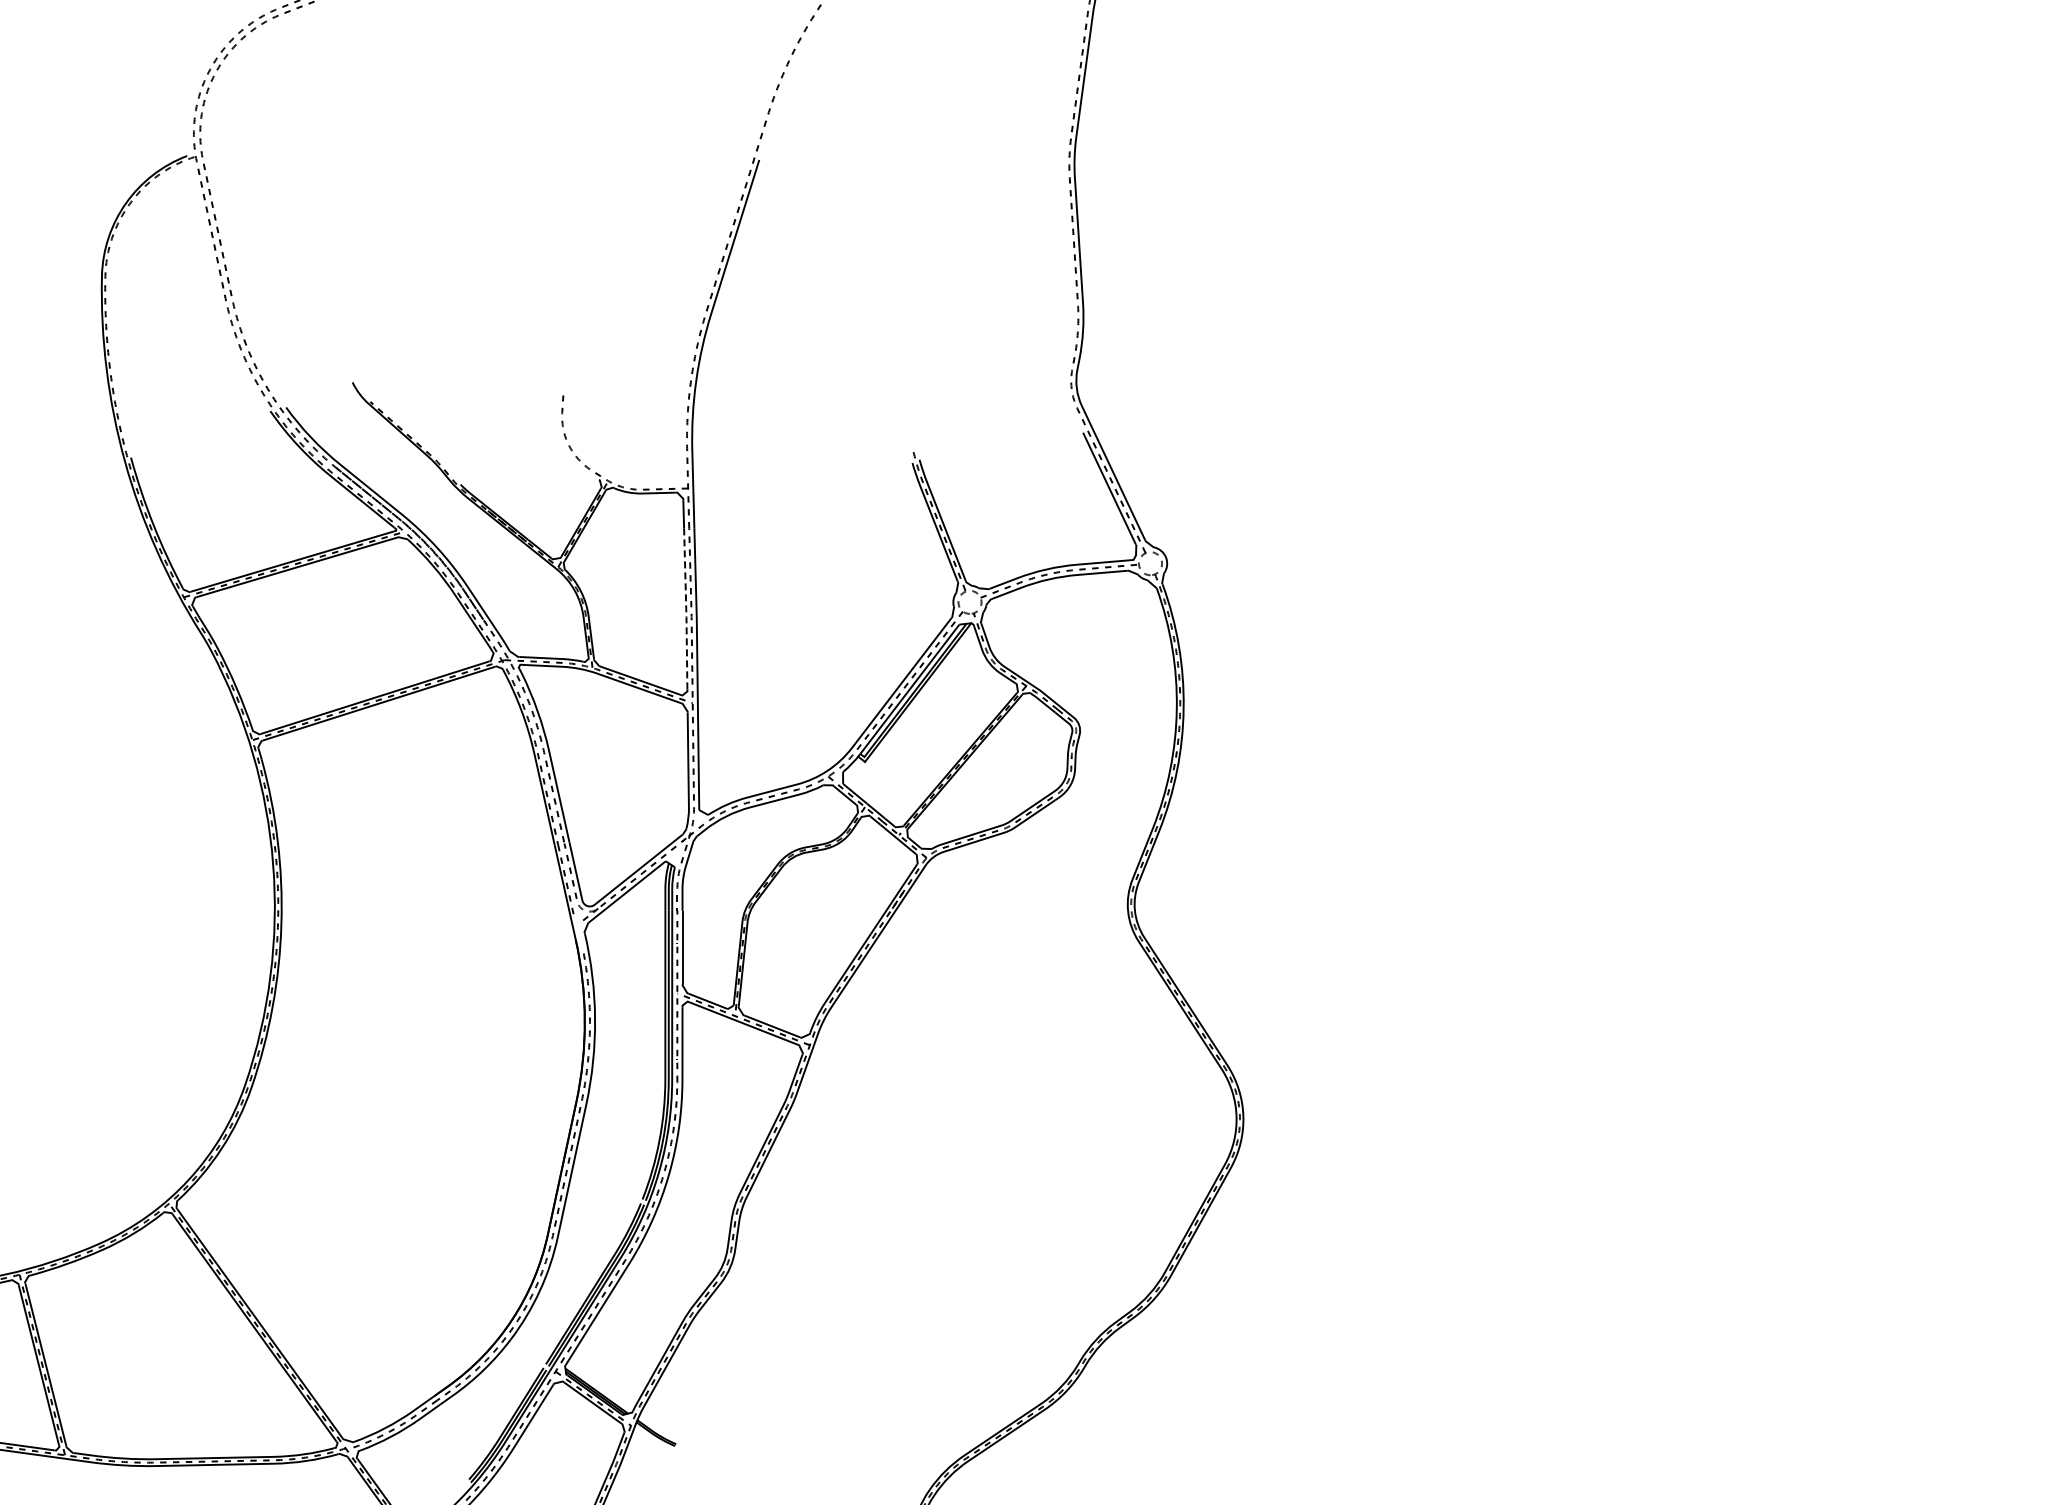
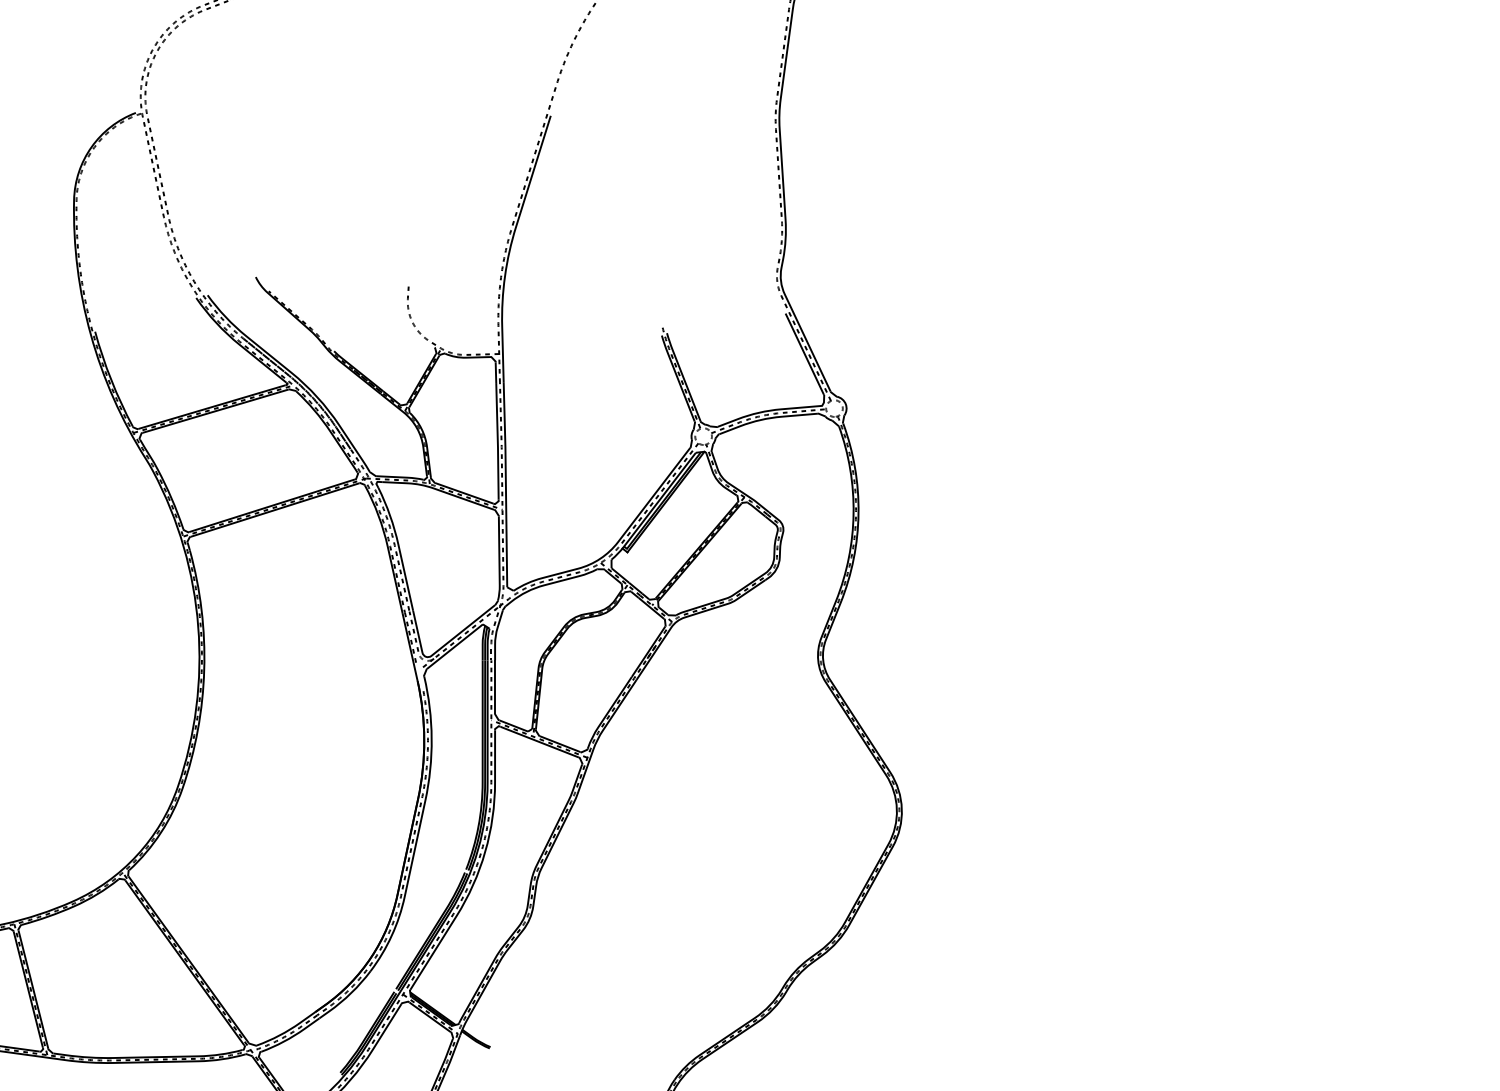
line: (686, 612) -> (497, 443), dashed -> solid

